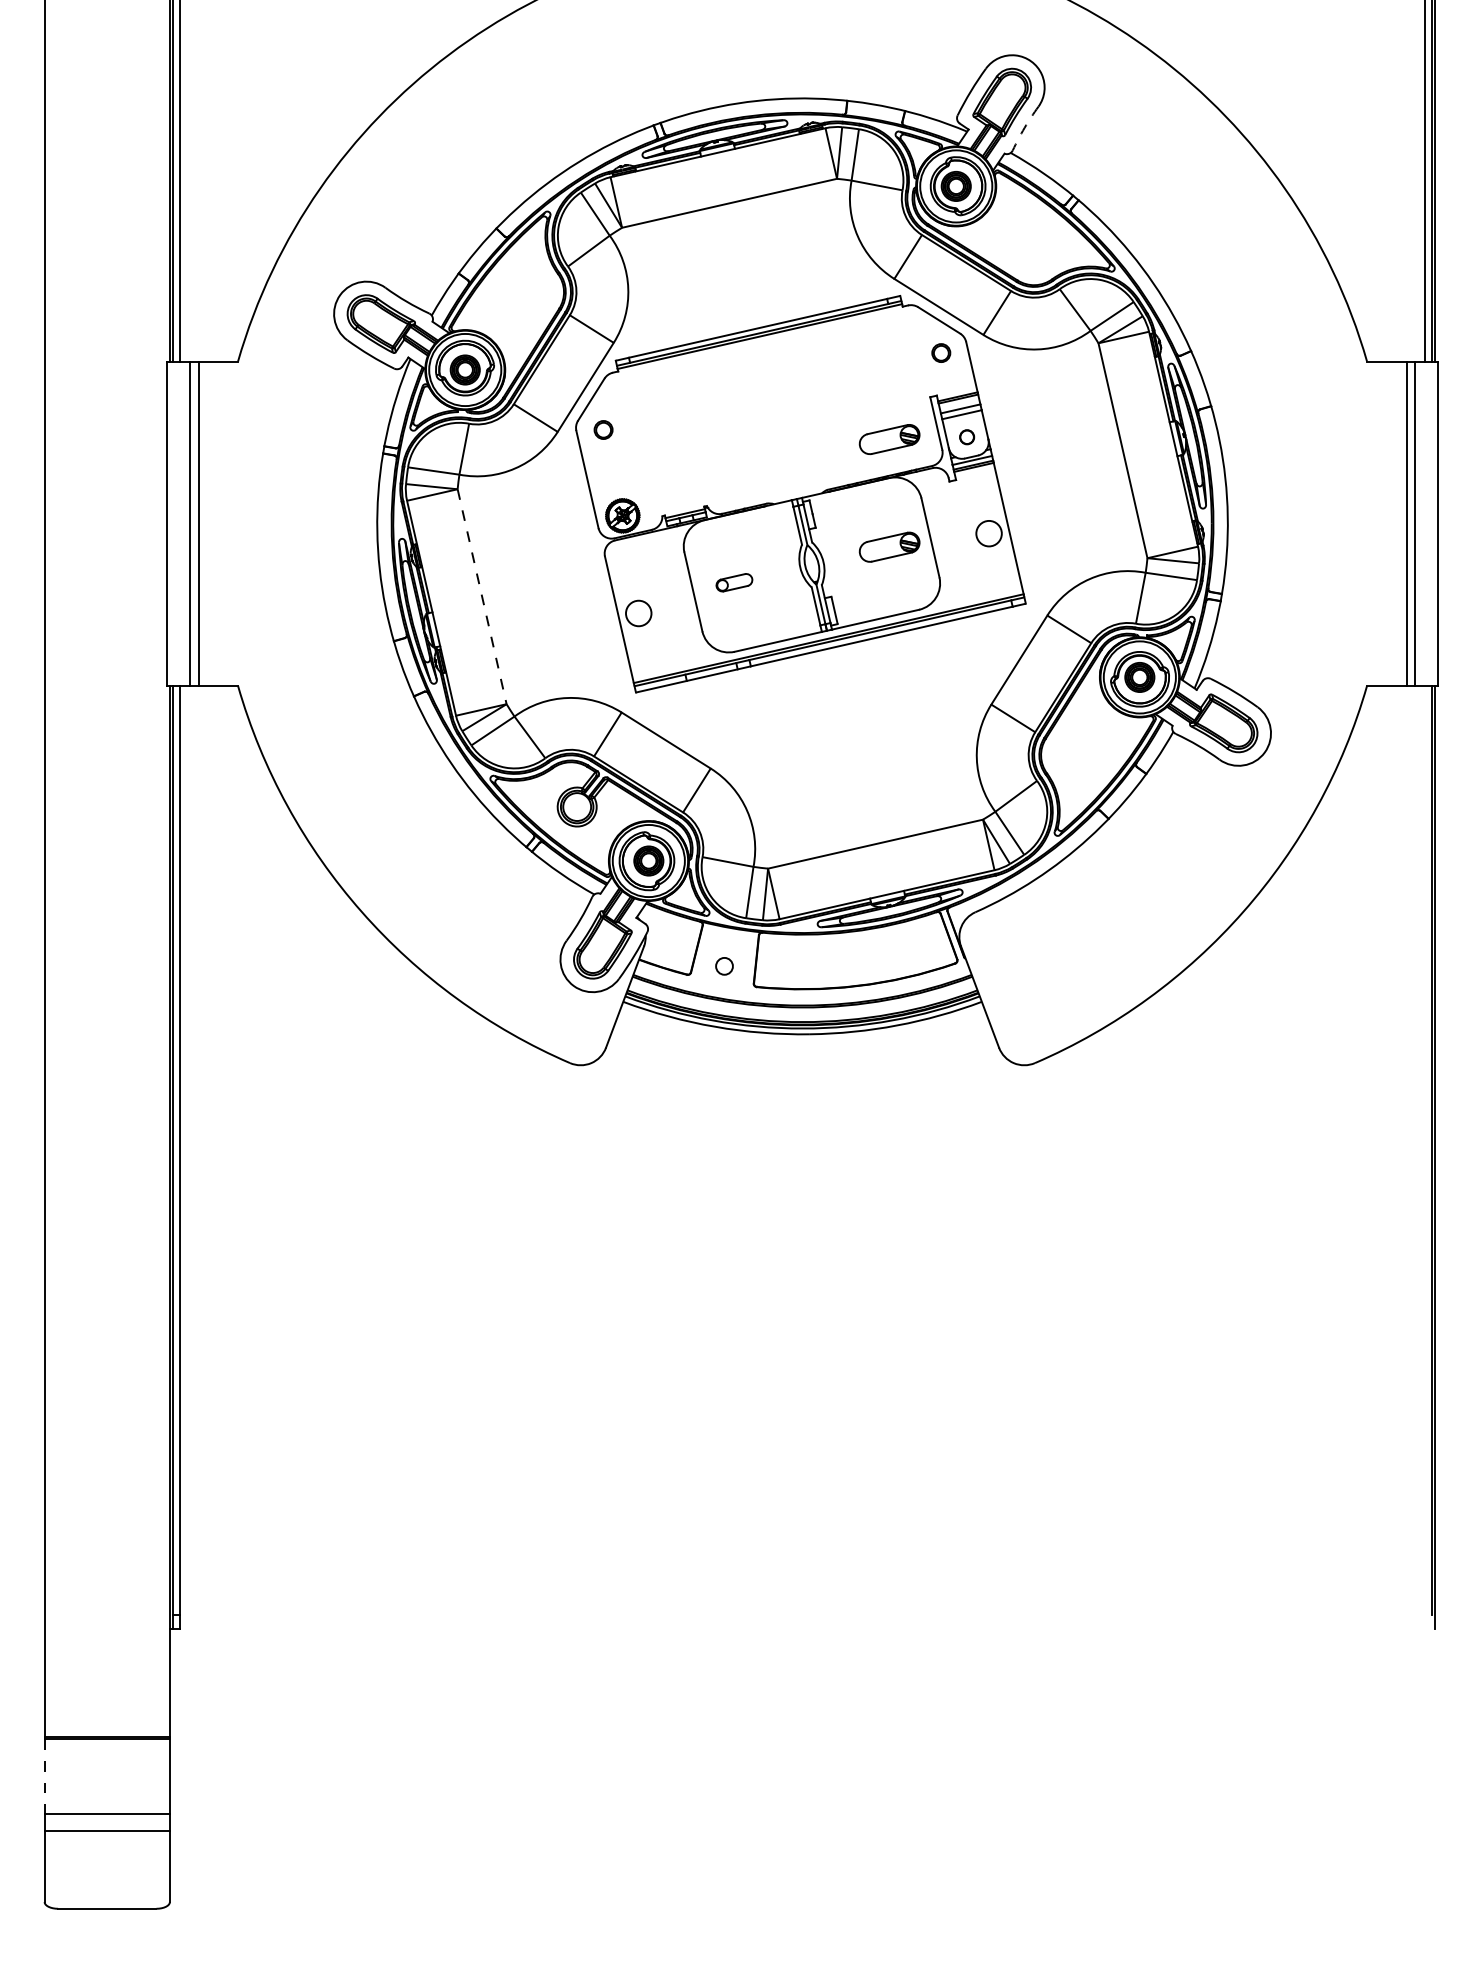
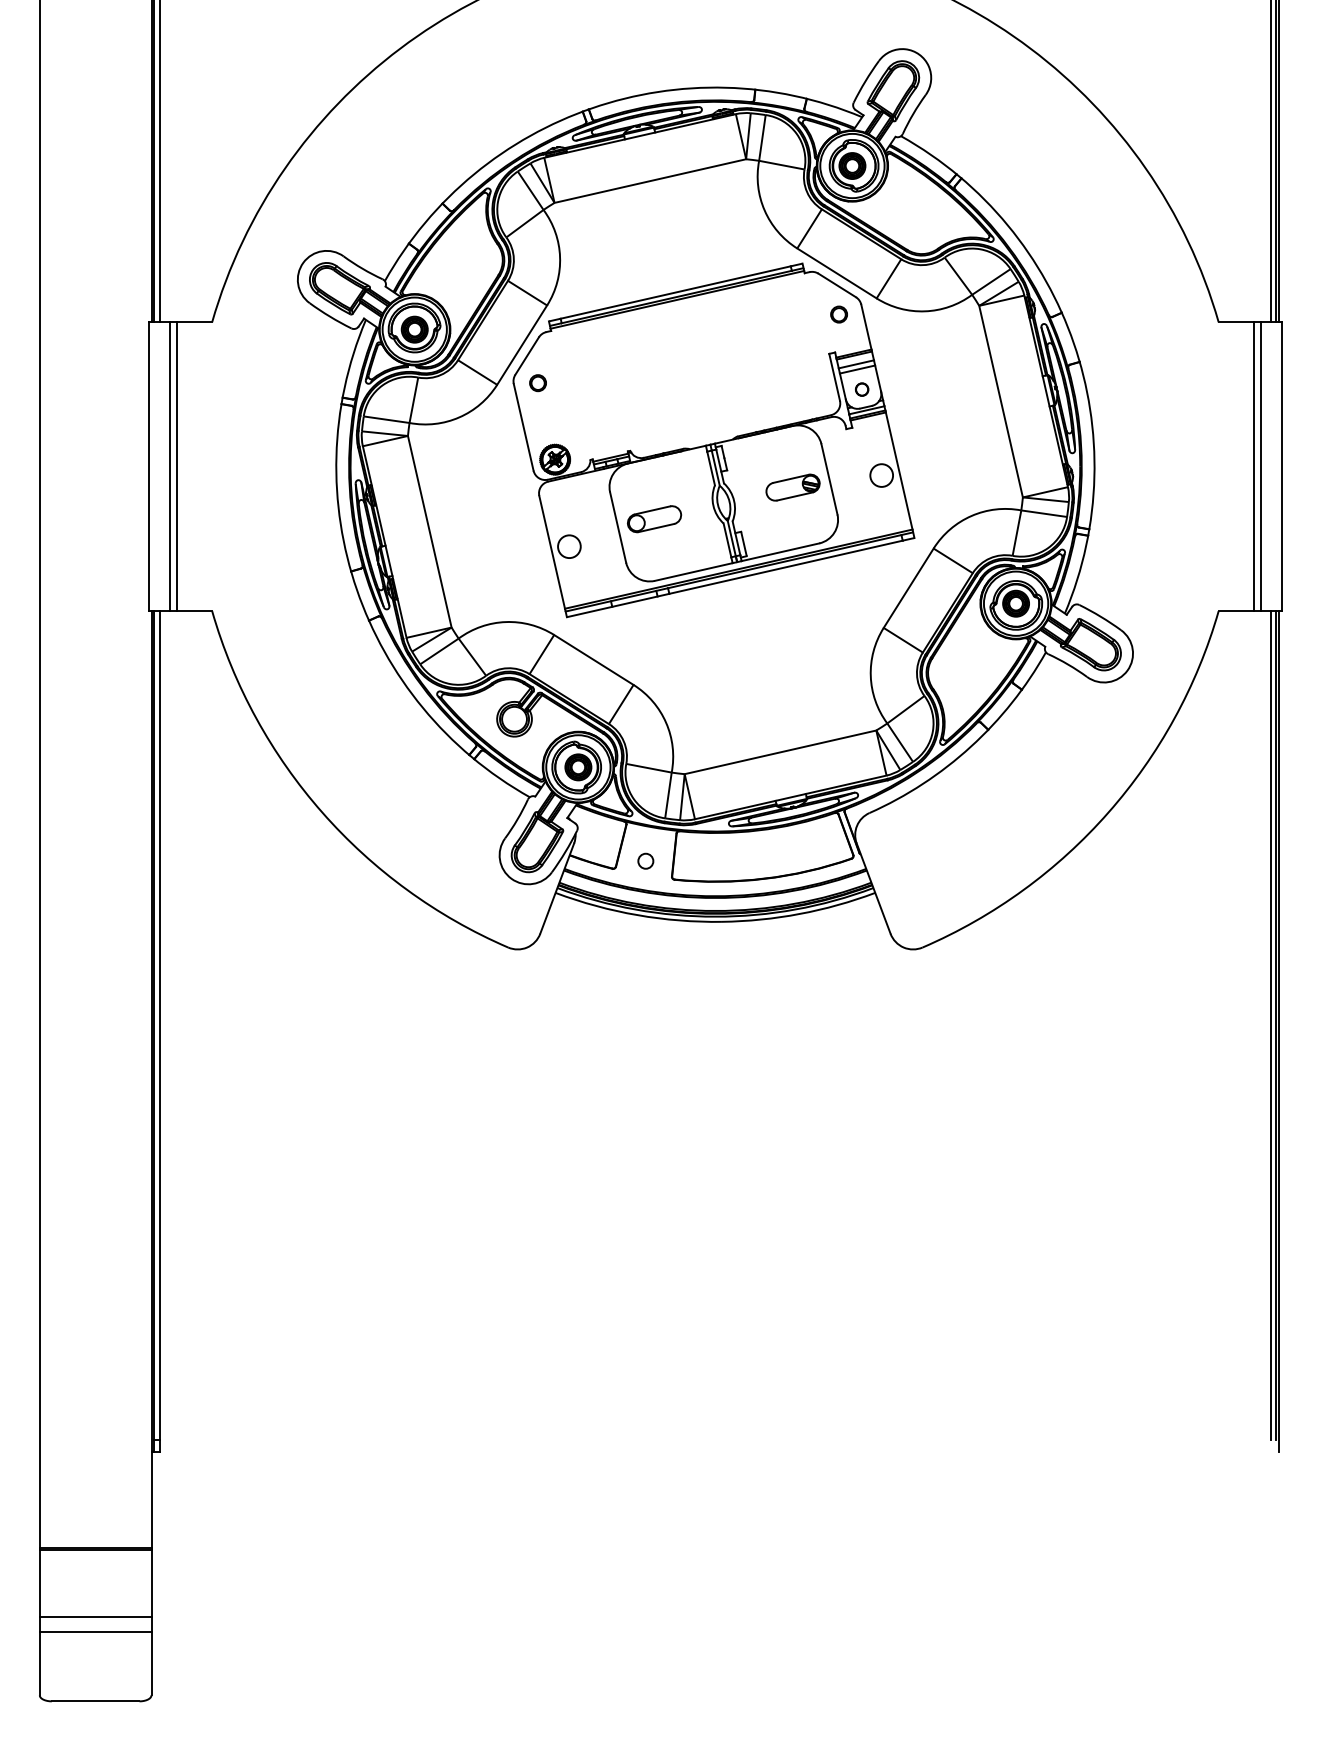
arc: (1024, 127) -> (913, 113), dashed -> solid
part: (889, 439) -> (792, 391), removed
part: (734, 582) -> (654, 519), size x1.67
line: (481, 597) -> (429, 532), dashed -> solid
line: (1425, 1150) -> (1270, 1025), added
line: (44, 1777) -> (39, 1584), dashed -> solid

